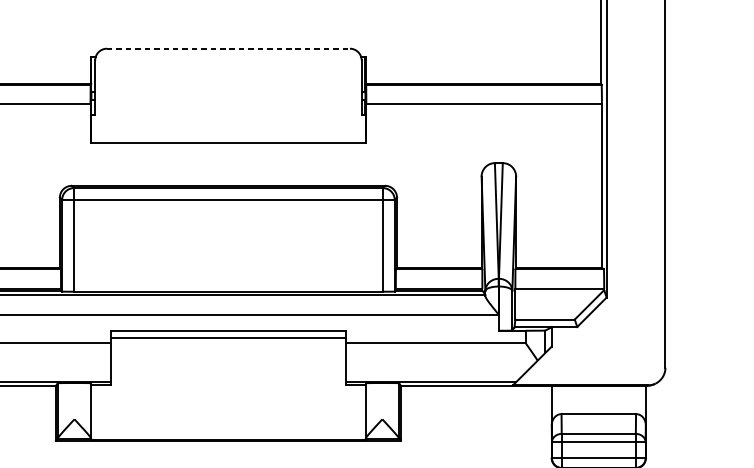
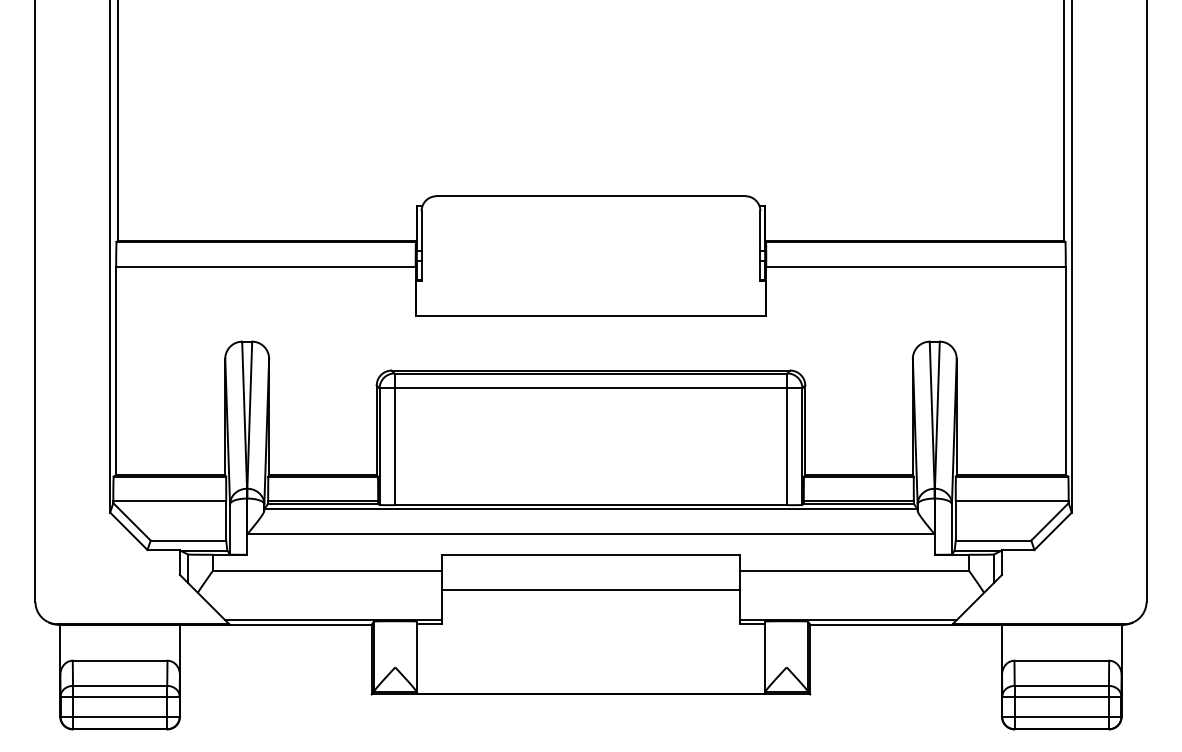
line: (228, 48) -> (591, 196), dashed -> solid
line: (228, 337) -> (590, 589), moved

